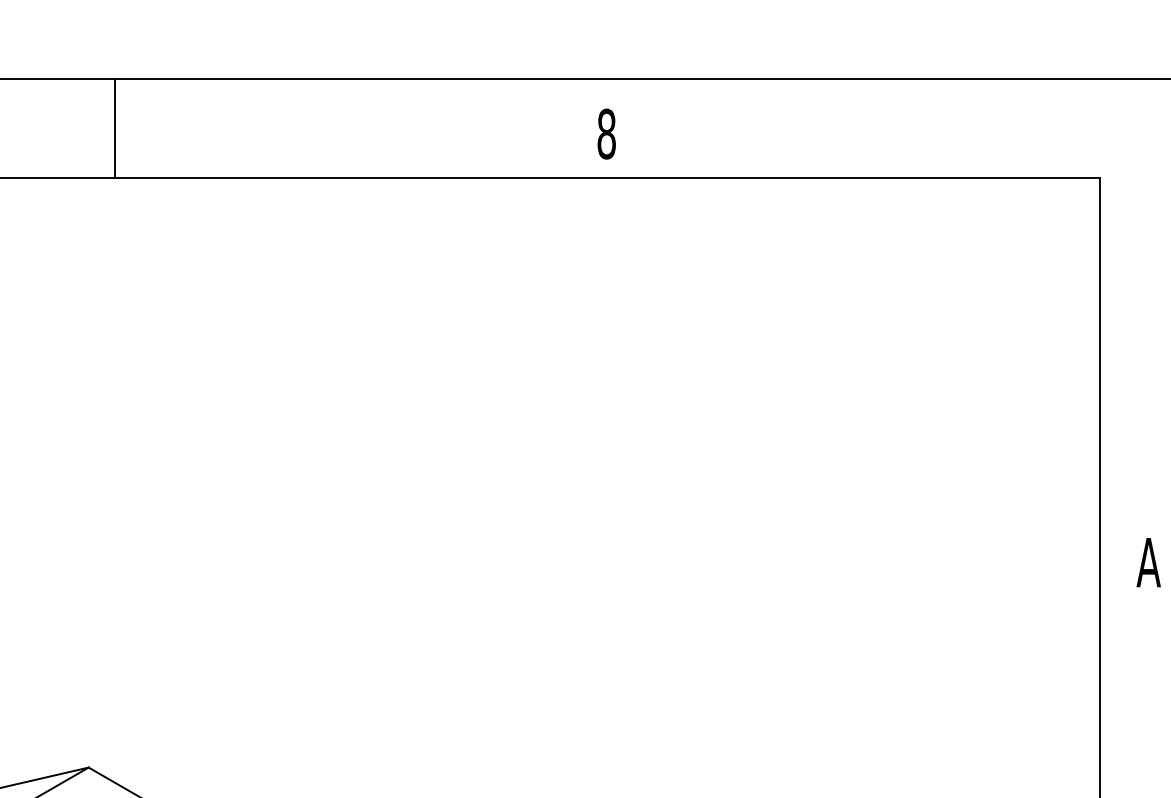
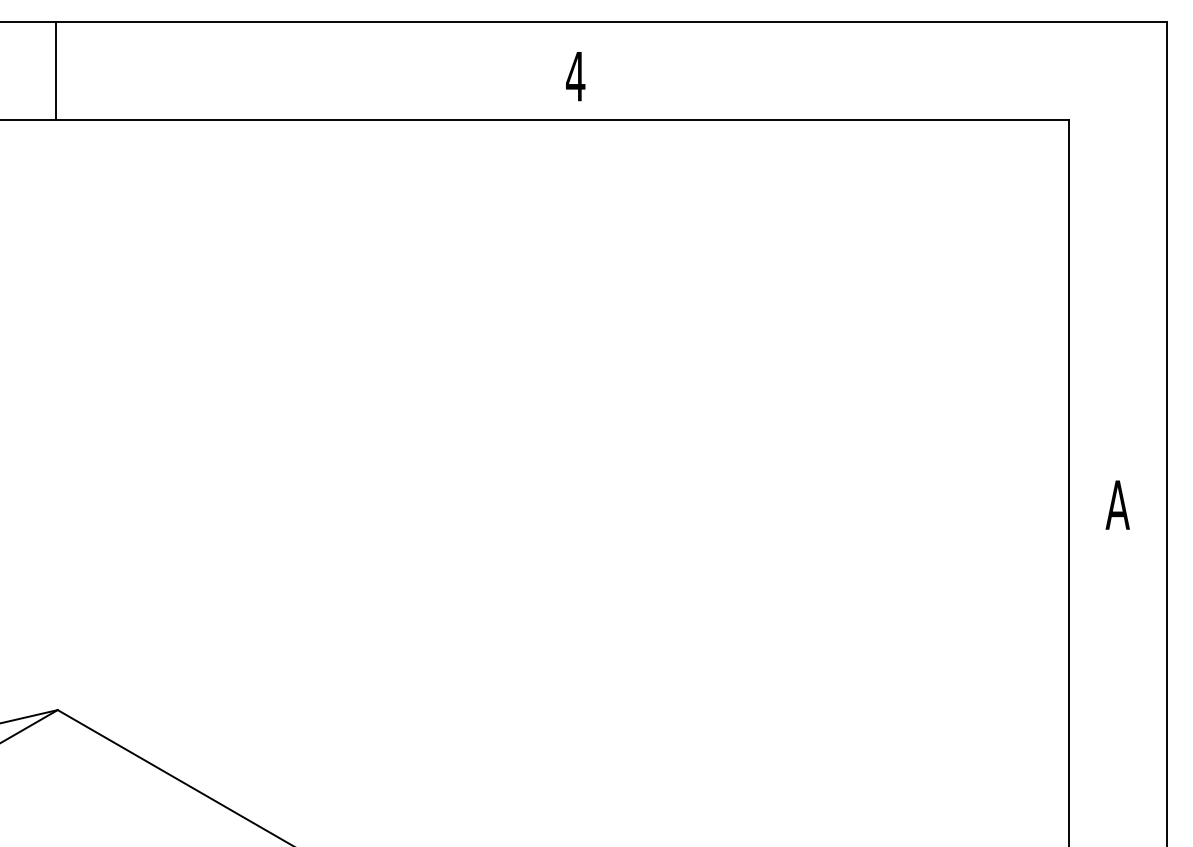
line: (114, 127) -> (55, 70), moved
text: (606, 133) -> (575, 76), 8 -> 4

